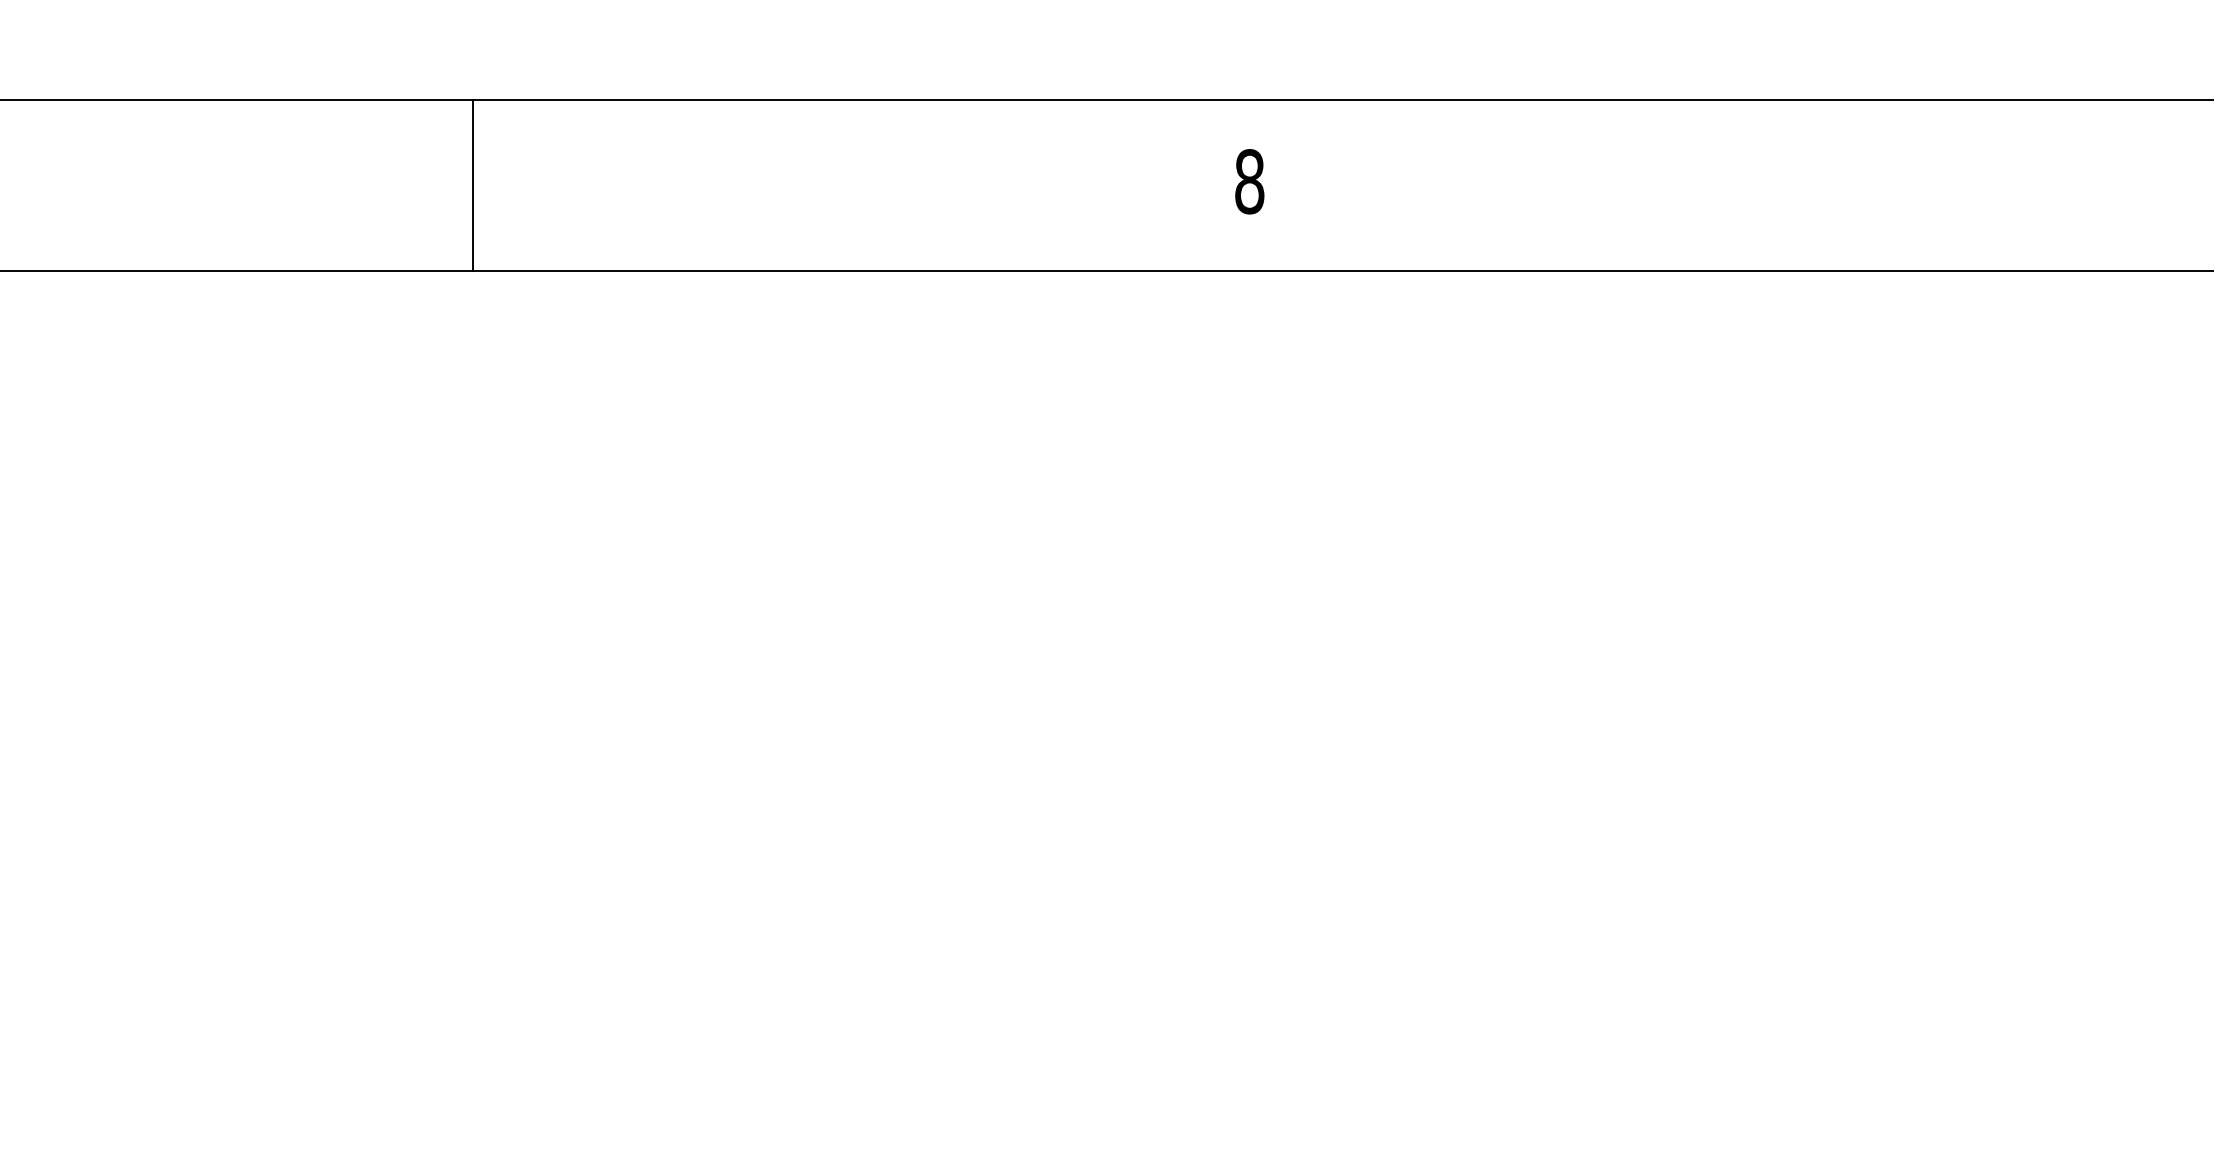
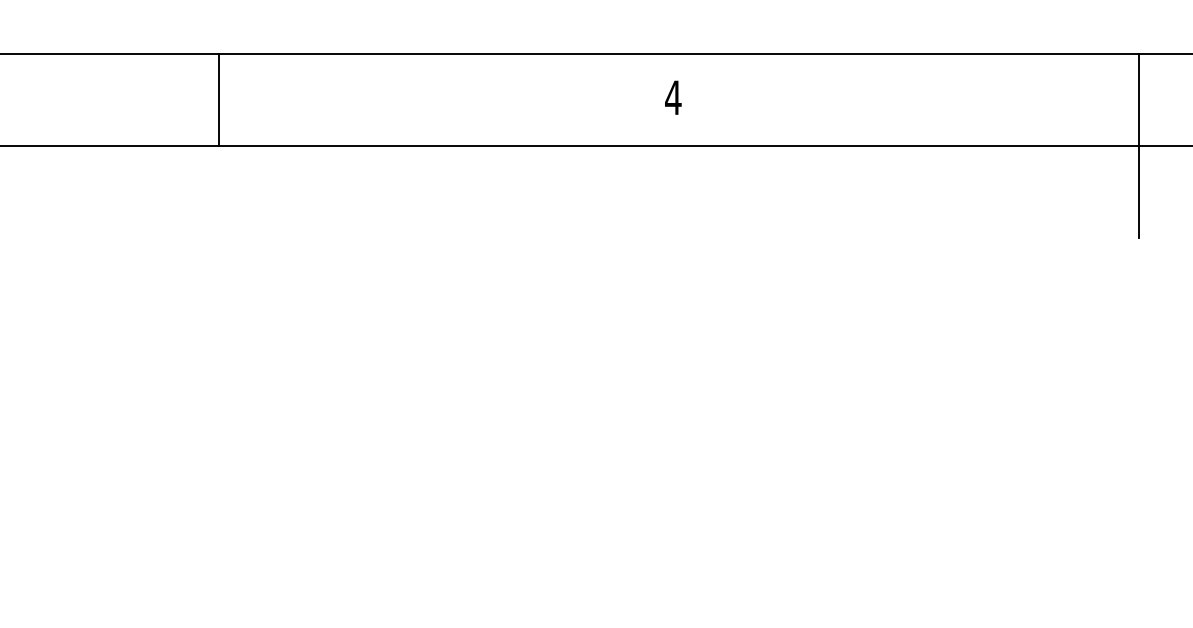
text: (1249, 181) -> (673, 97), 8 -> 4
line: (472, 184) -> (218, 99), moved
line: (2112, 270) -> (1138, 145), added

